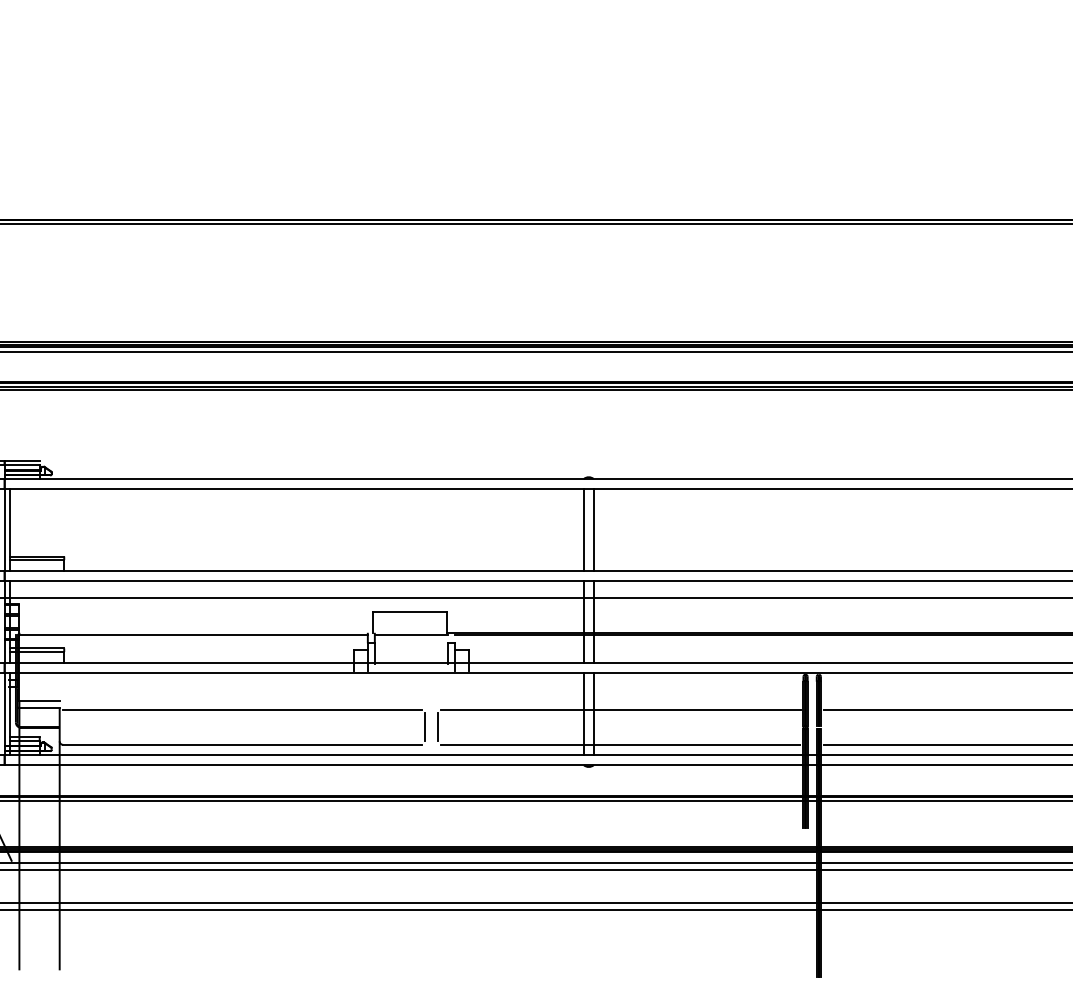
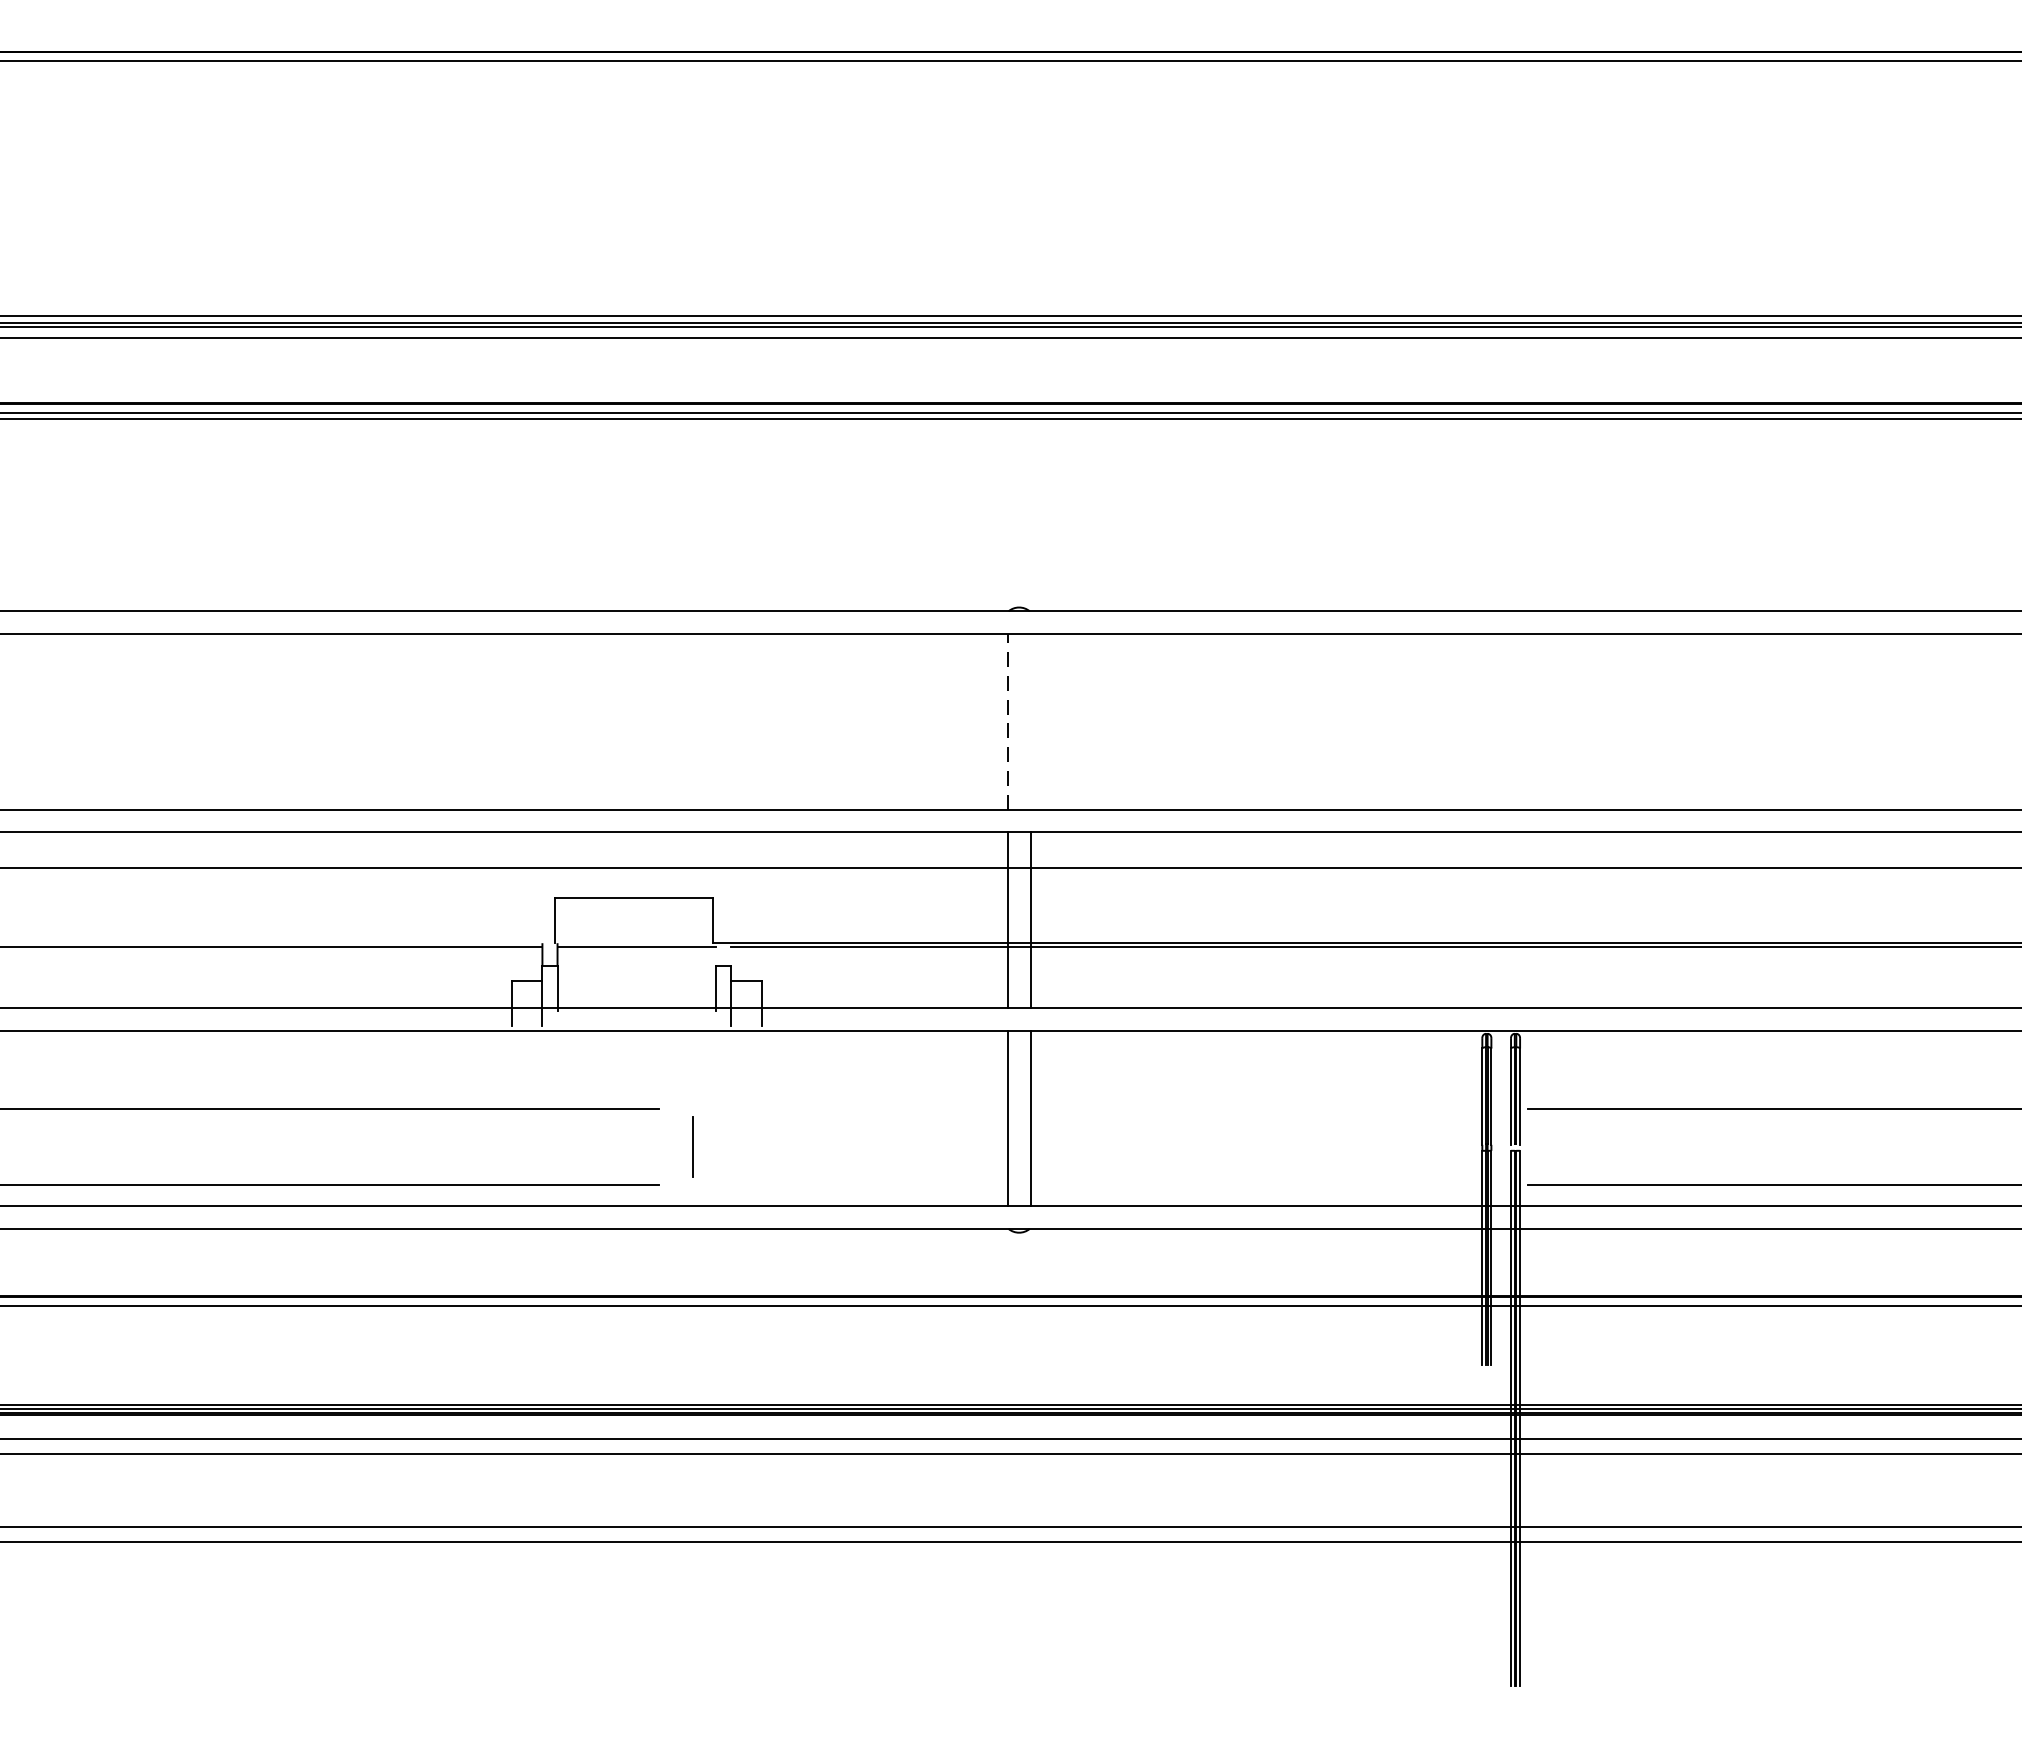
line: (594, 529) -> (1031, 720), removed
line: (583, 530) -> (1007, 722), solid -> dashed
line: (620, 709) -> (1087, 1108), removed
line: (425, 727) -> (666, 1147), removed
line: (620, 744) -> (1087, 1184), removed

